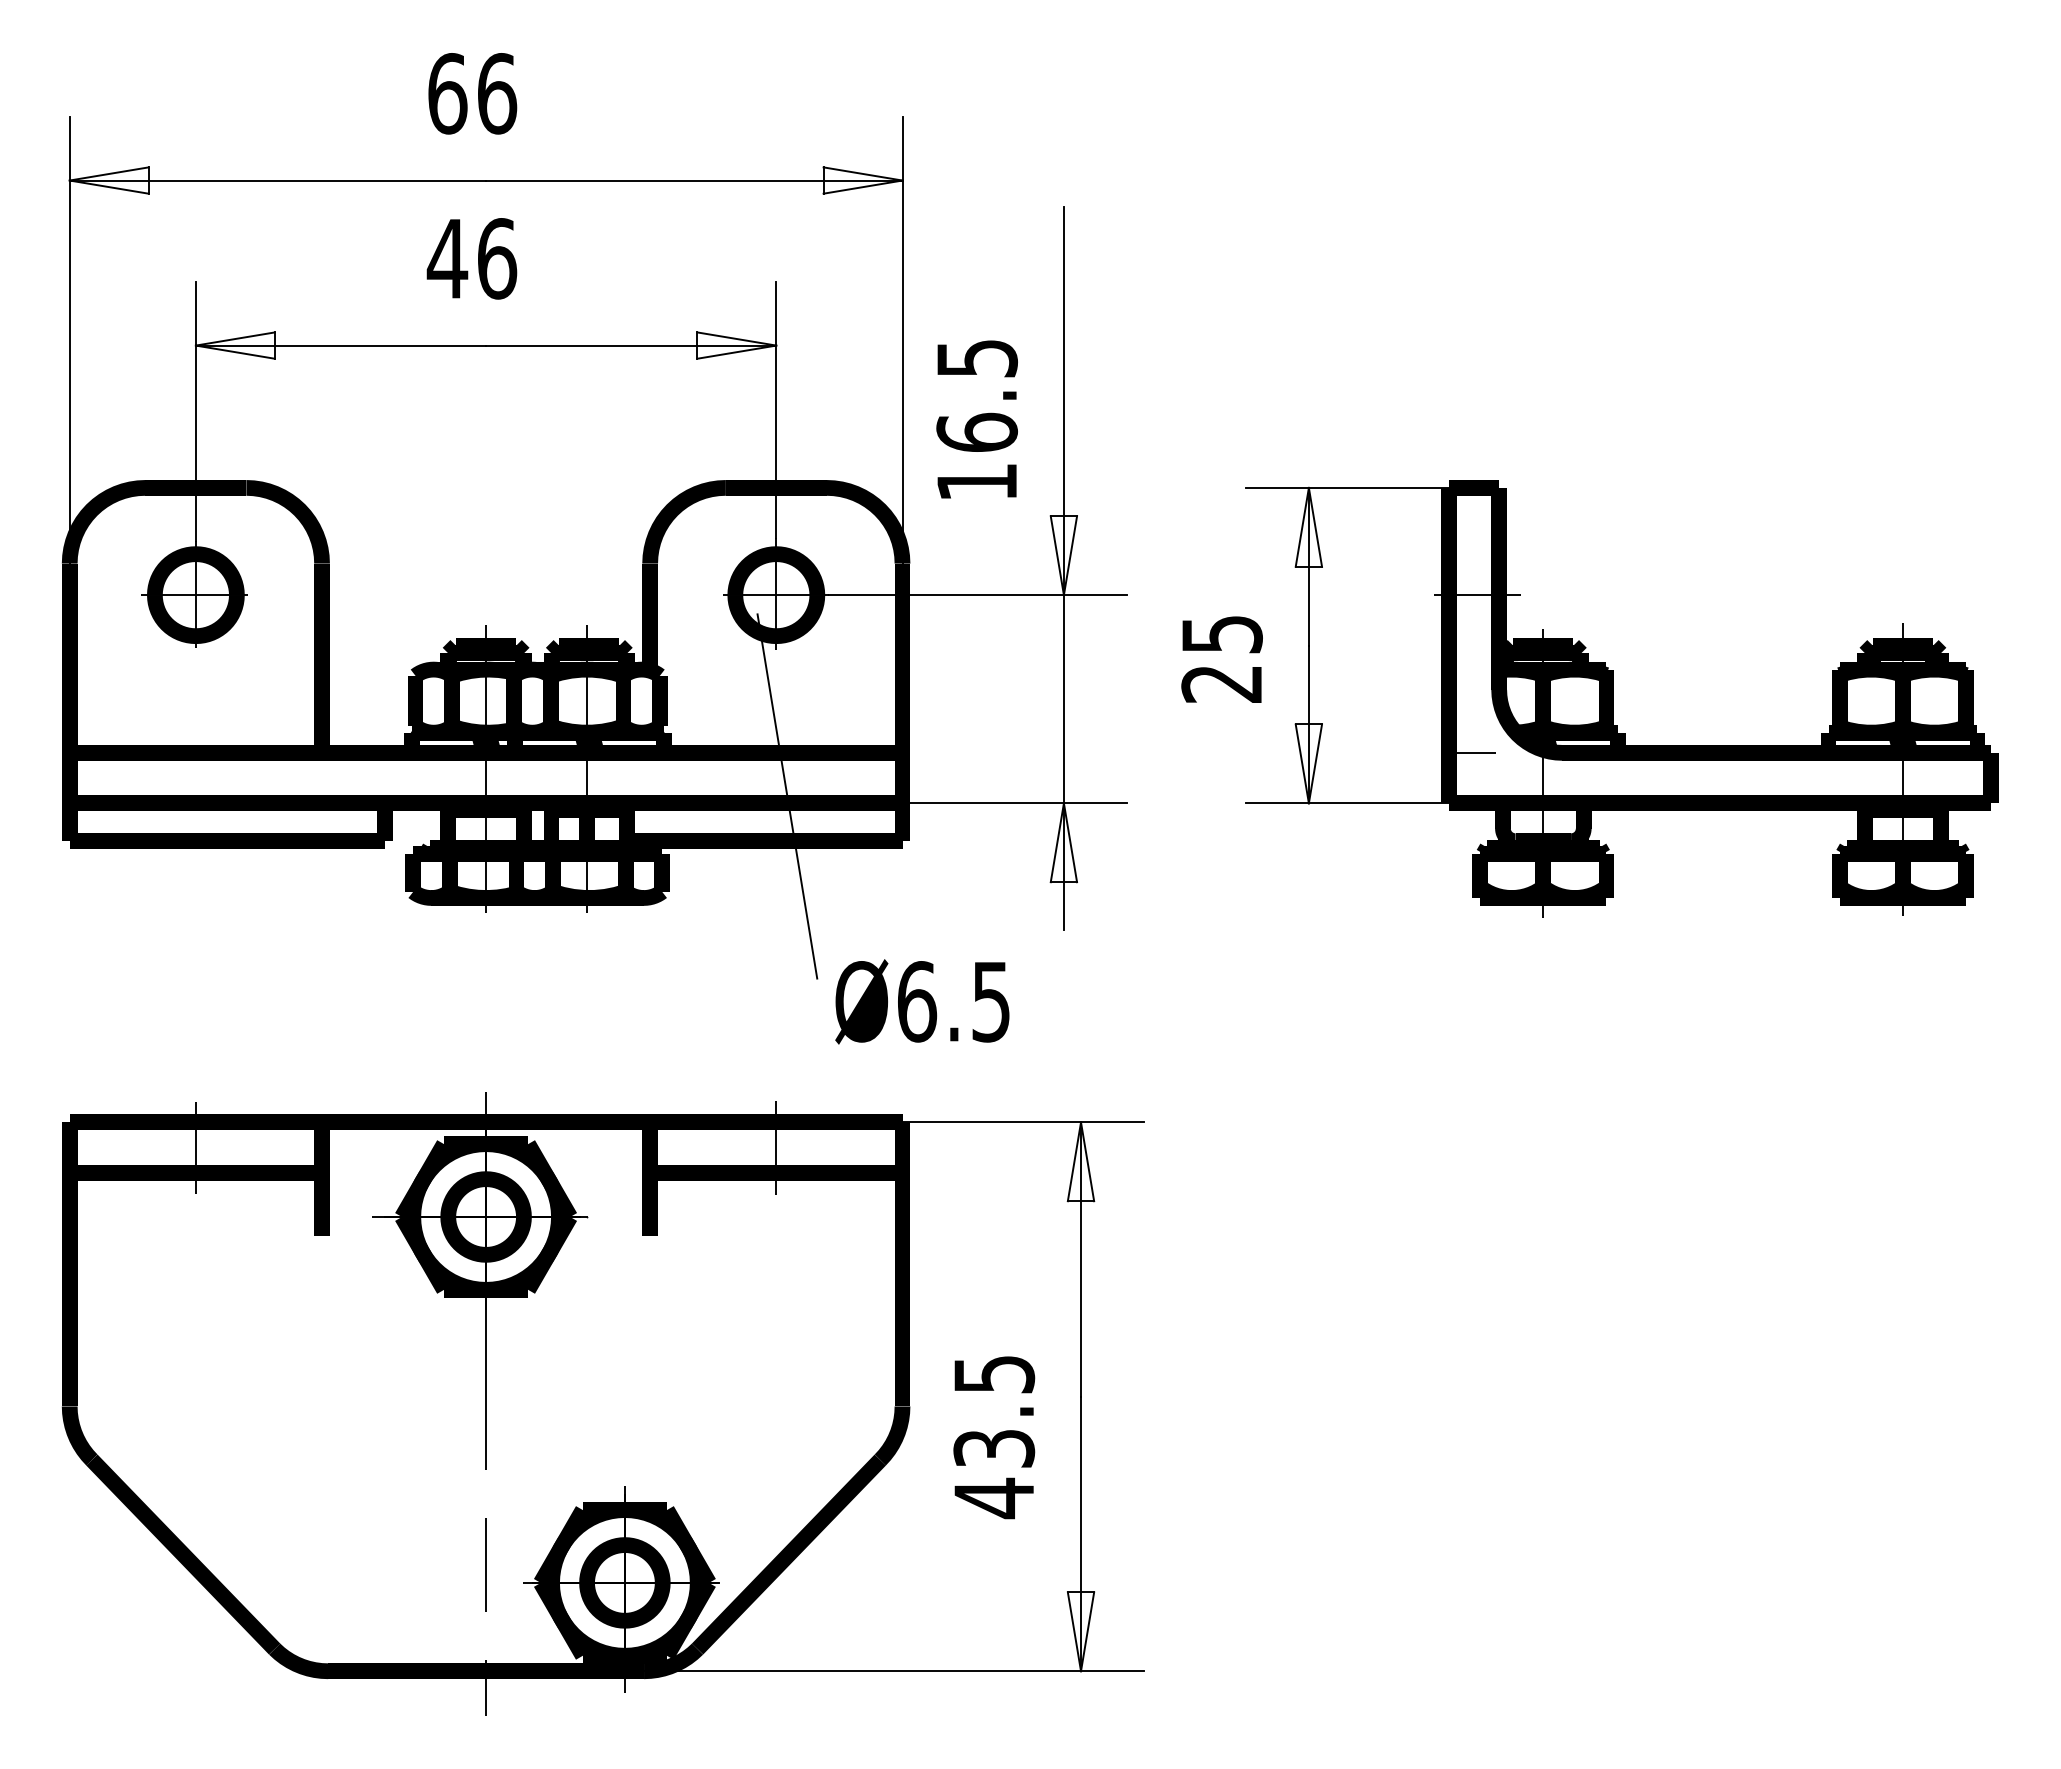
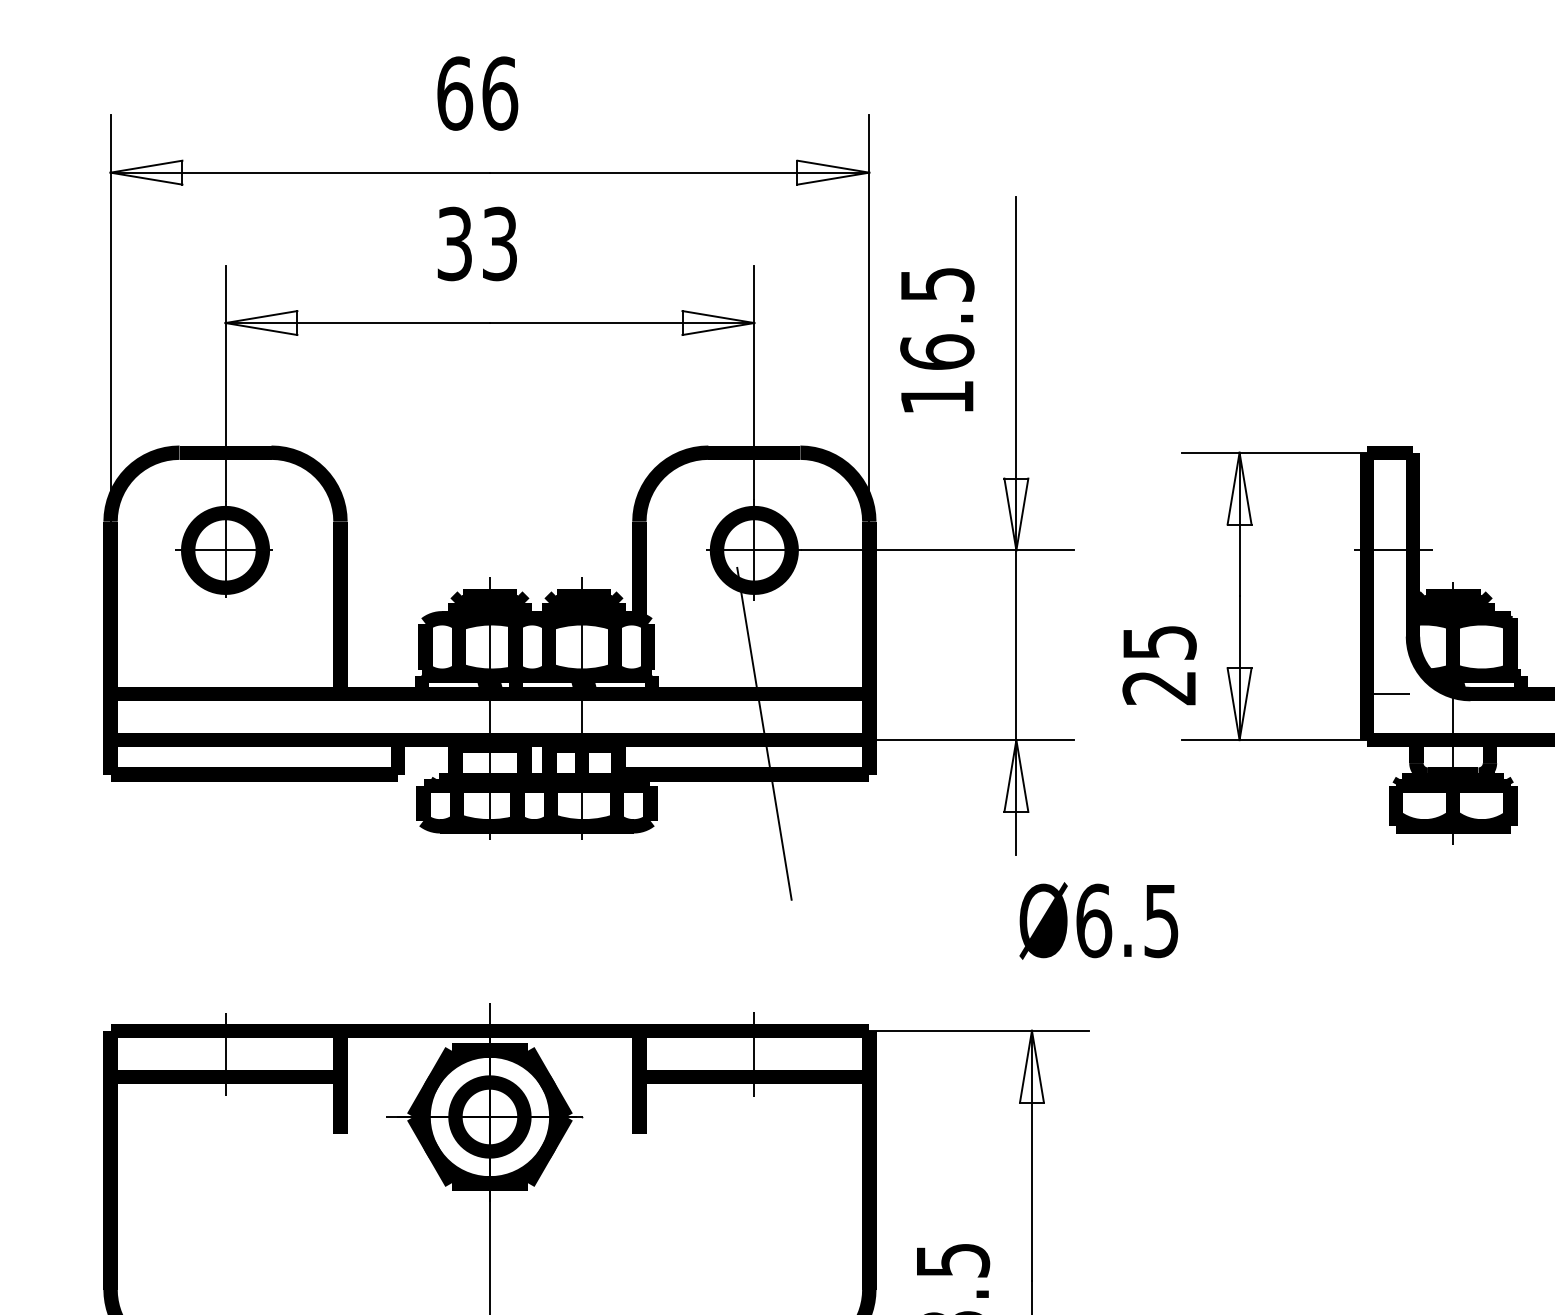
text: (471, 258) -> (476, 243), 46 -> 33
text: (976, 419) -> (936, 340), moved
text: (1221, 659) -> (1159, 665), moved
text: (922, 1001) -> (1098, 920), moved

